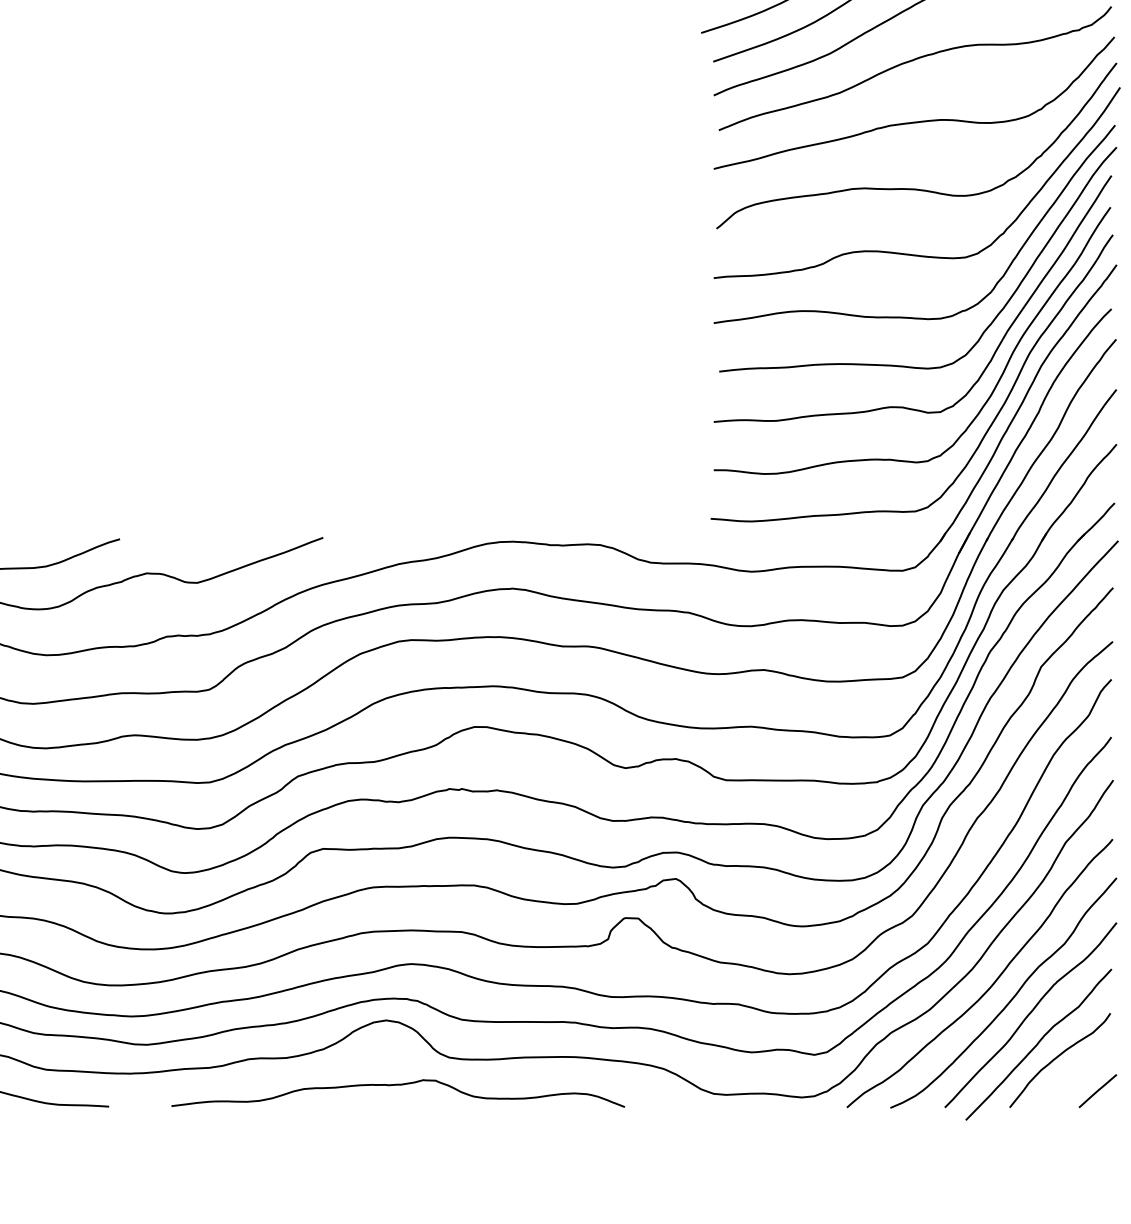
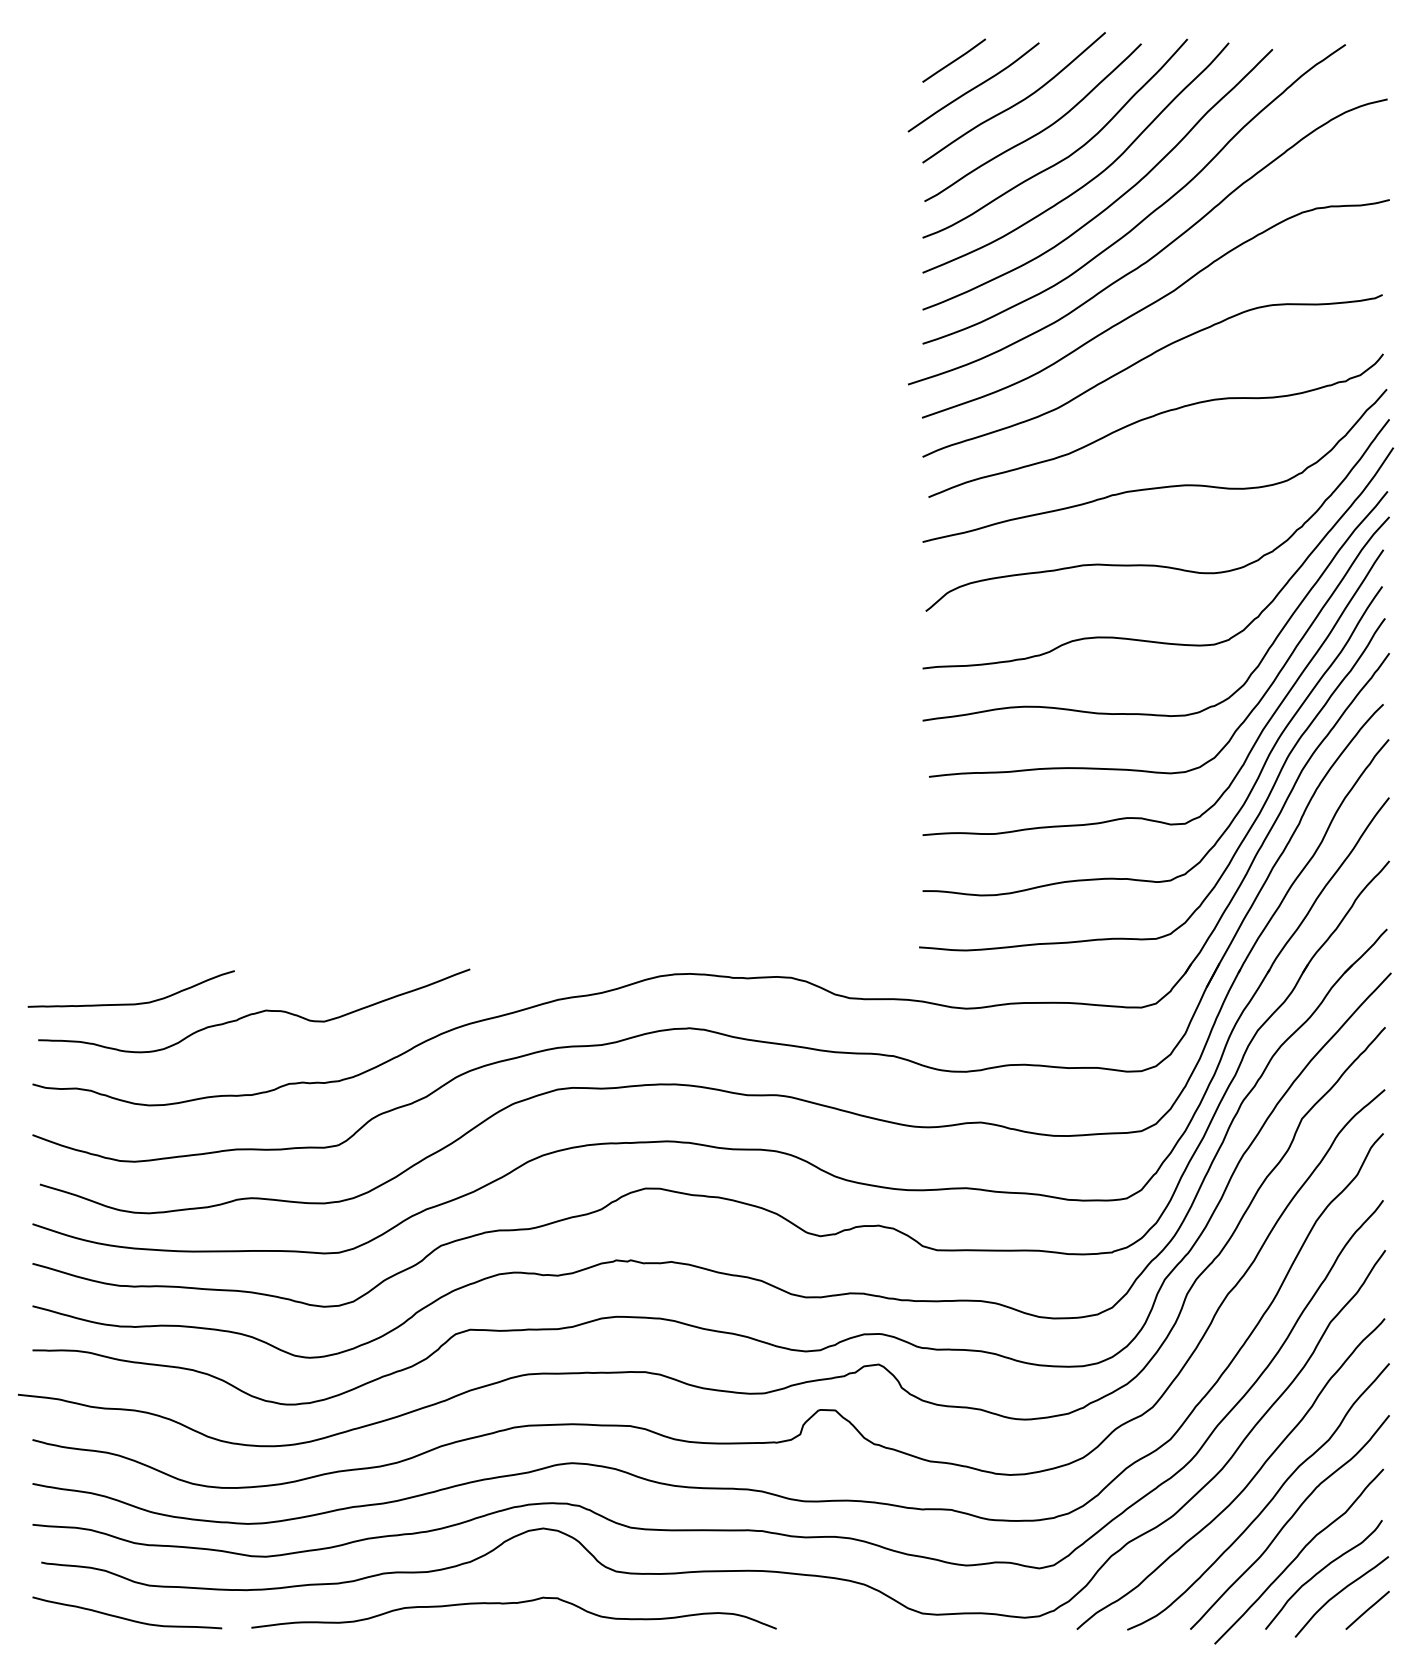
curve: (1073, 1076) -> (1339, 1593), added
curve: (394, 1086) -> (509, 1604), moved

